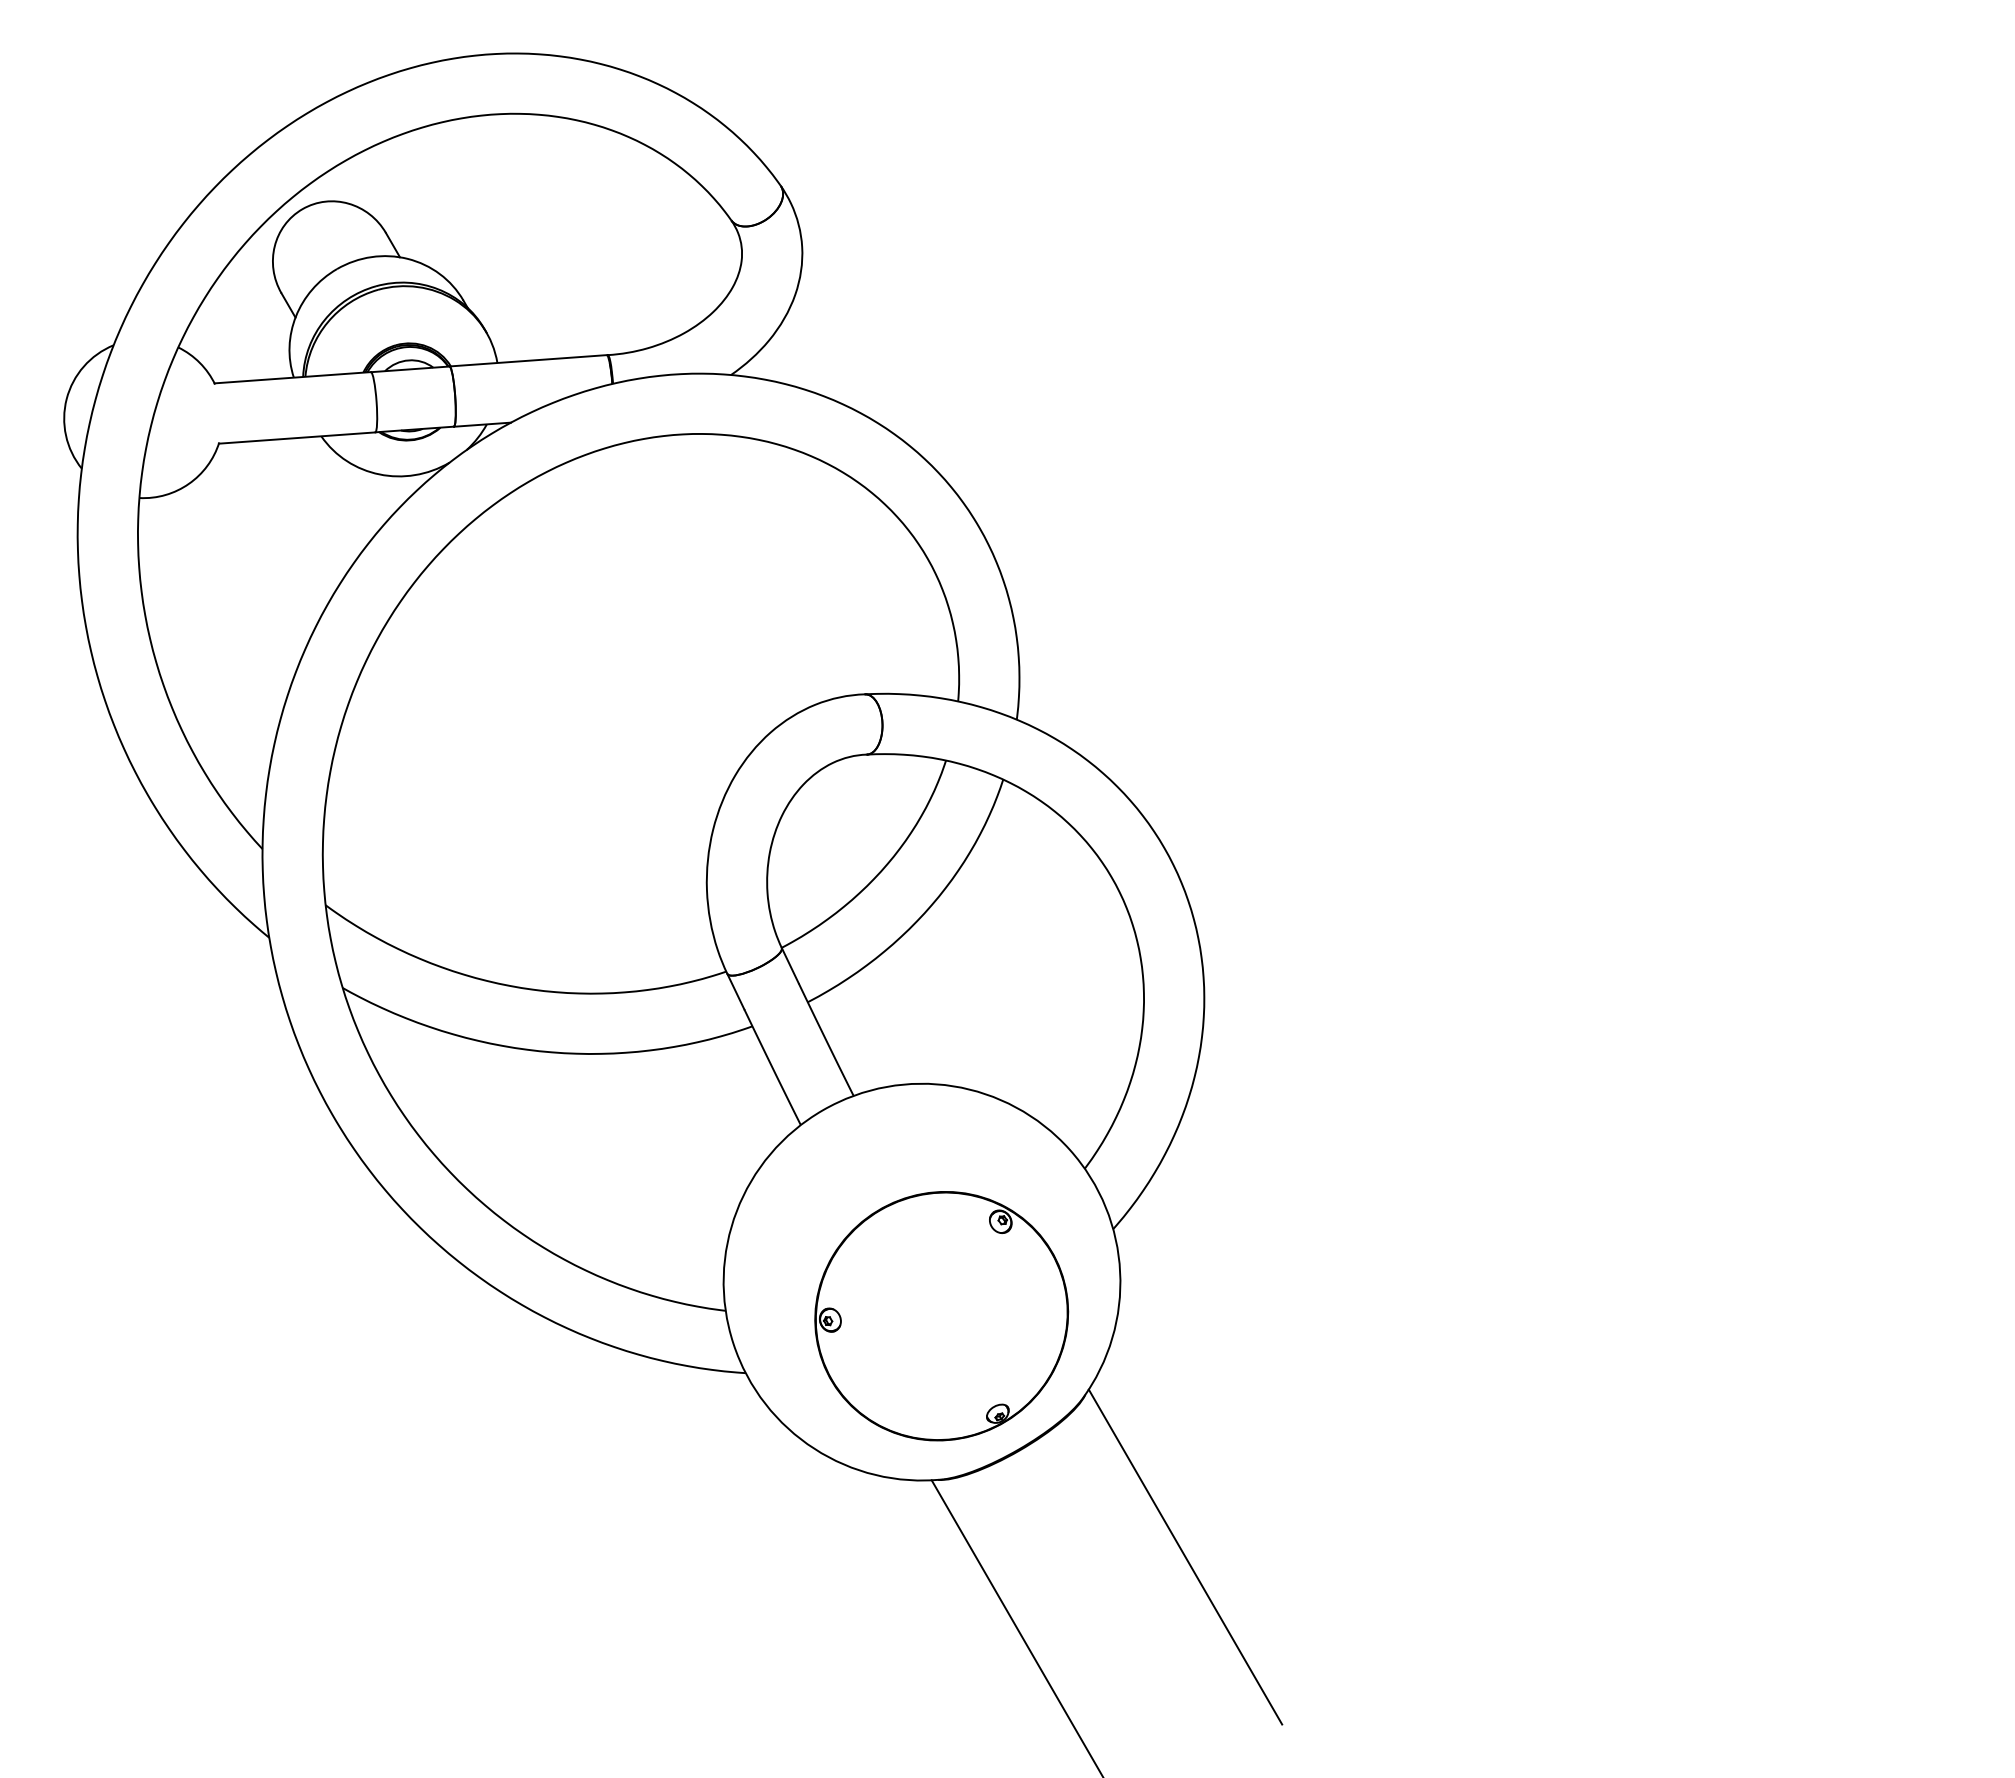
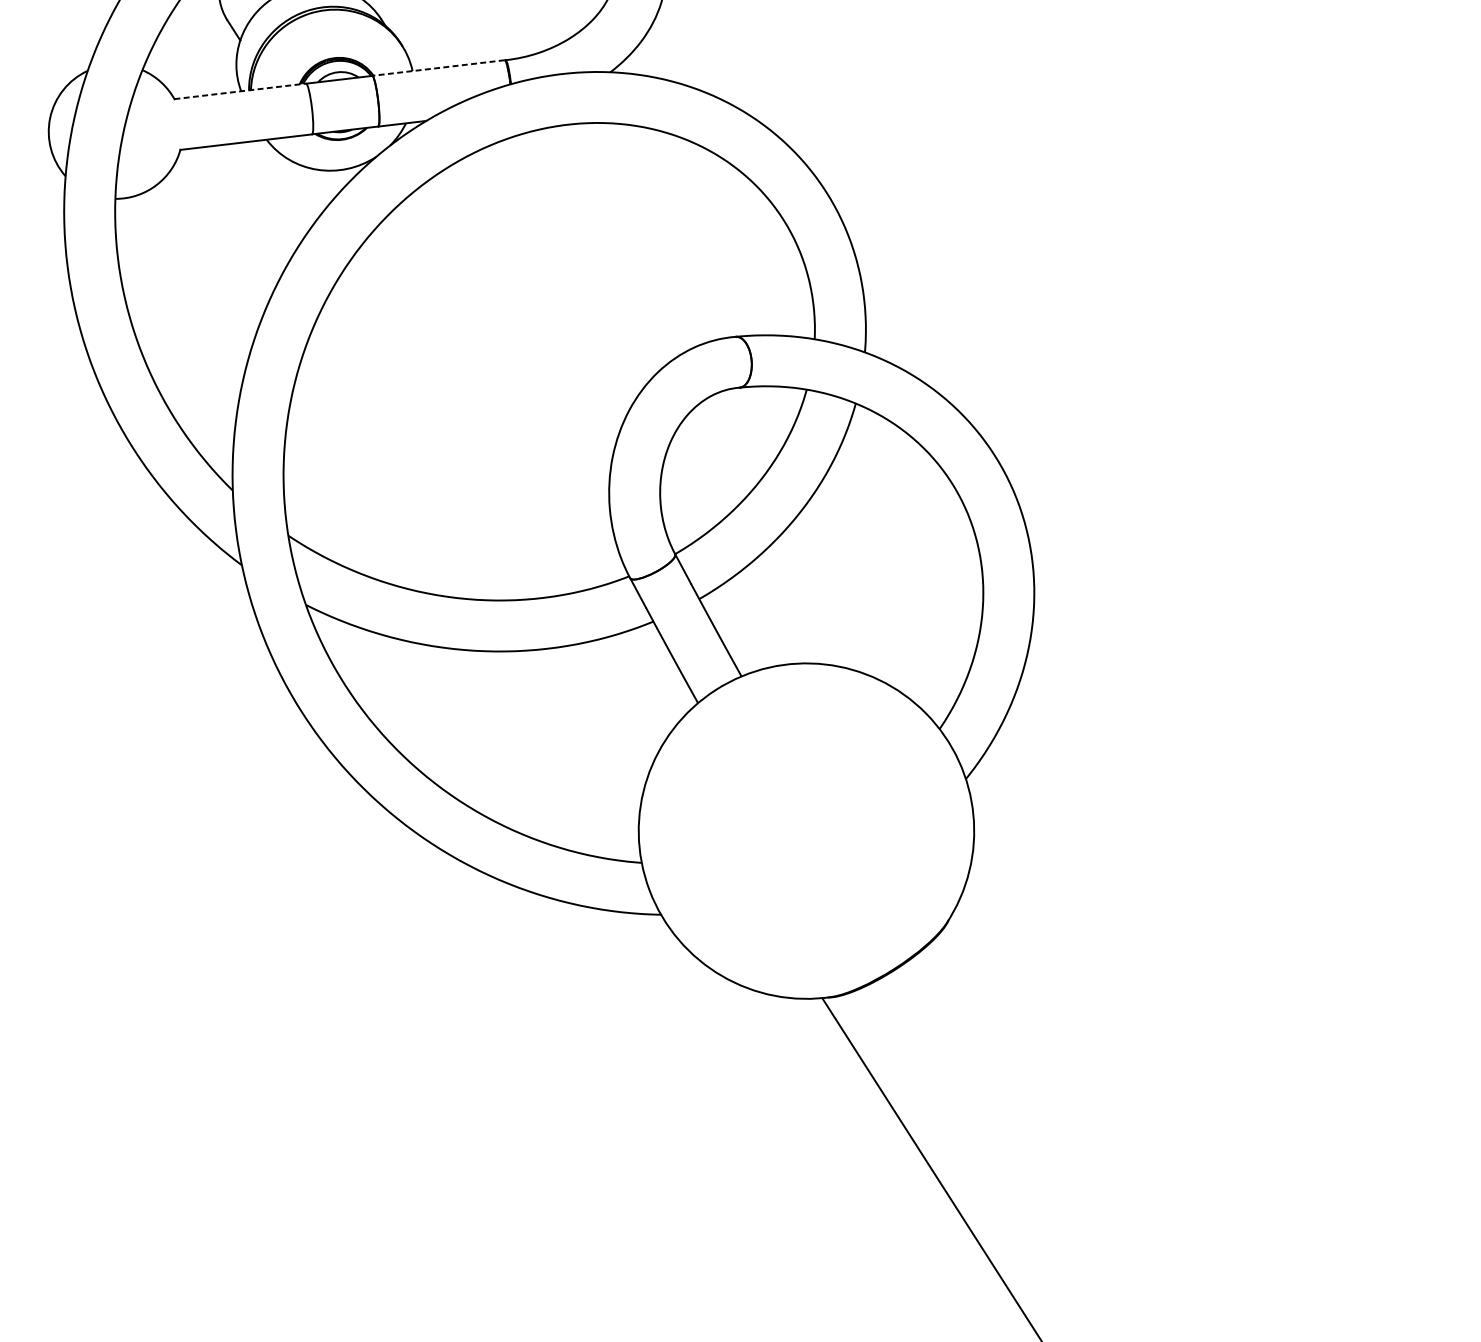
line: (528, 360) -> (438, 67), solid -> dashed
line: (293, 377) -> (240, 91), solid -> dashed
part: (941, 1316) -> (824, 859), removed
line: (1185, 1556) -> (1039, 1052), removed

